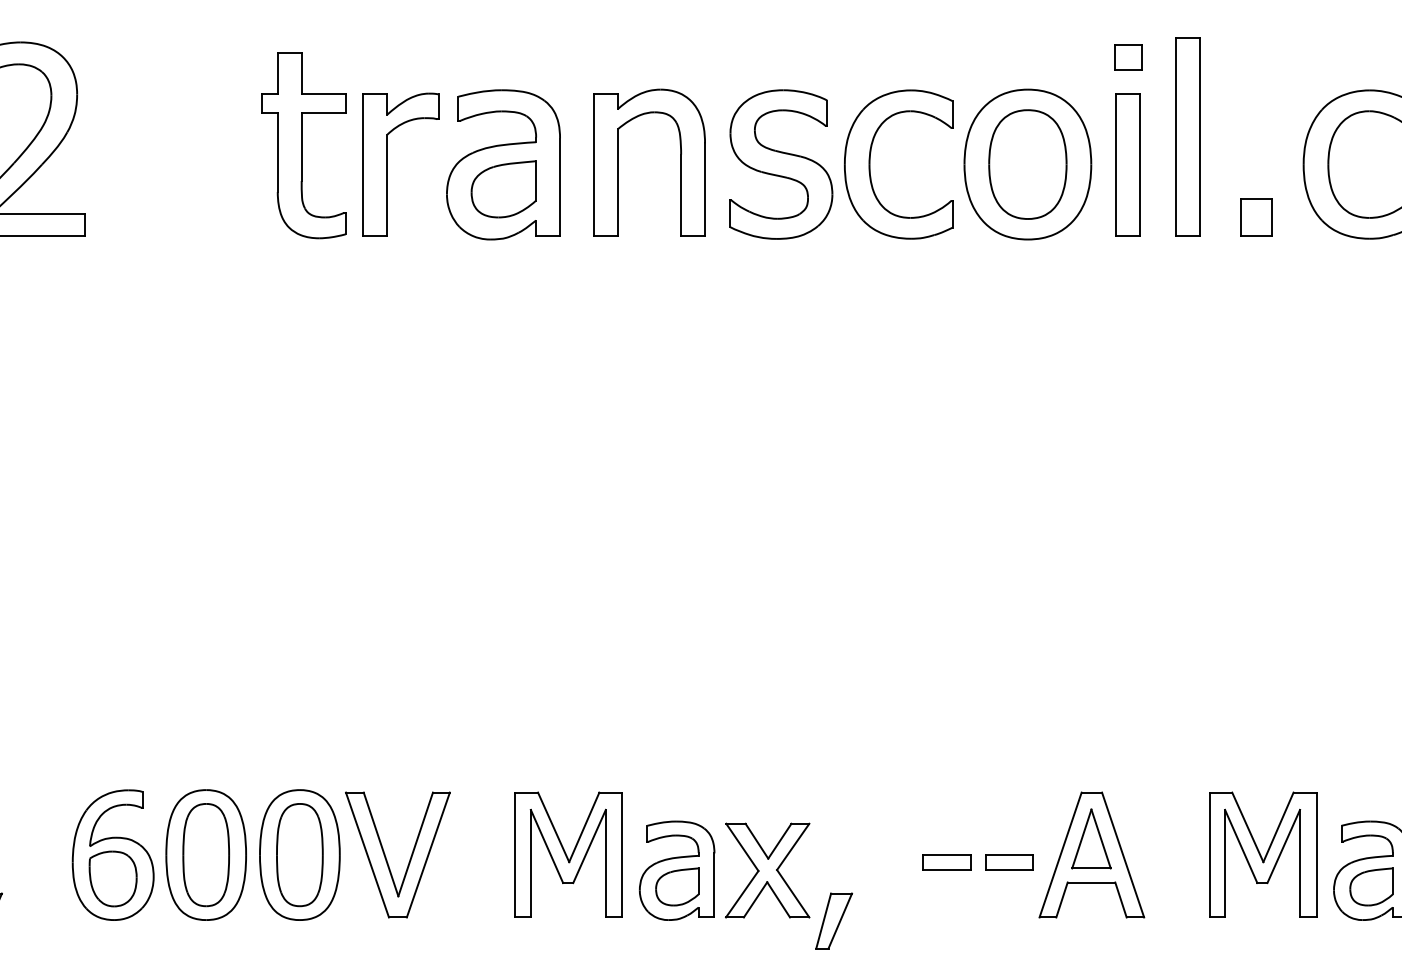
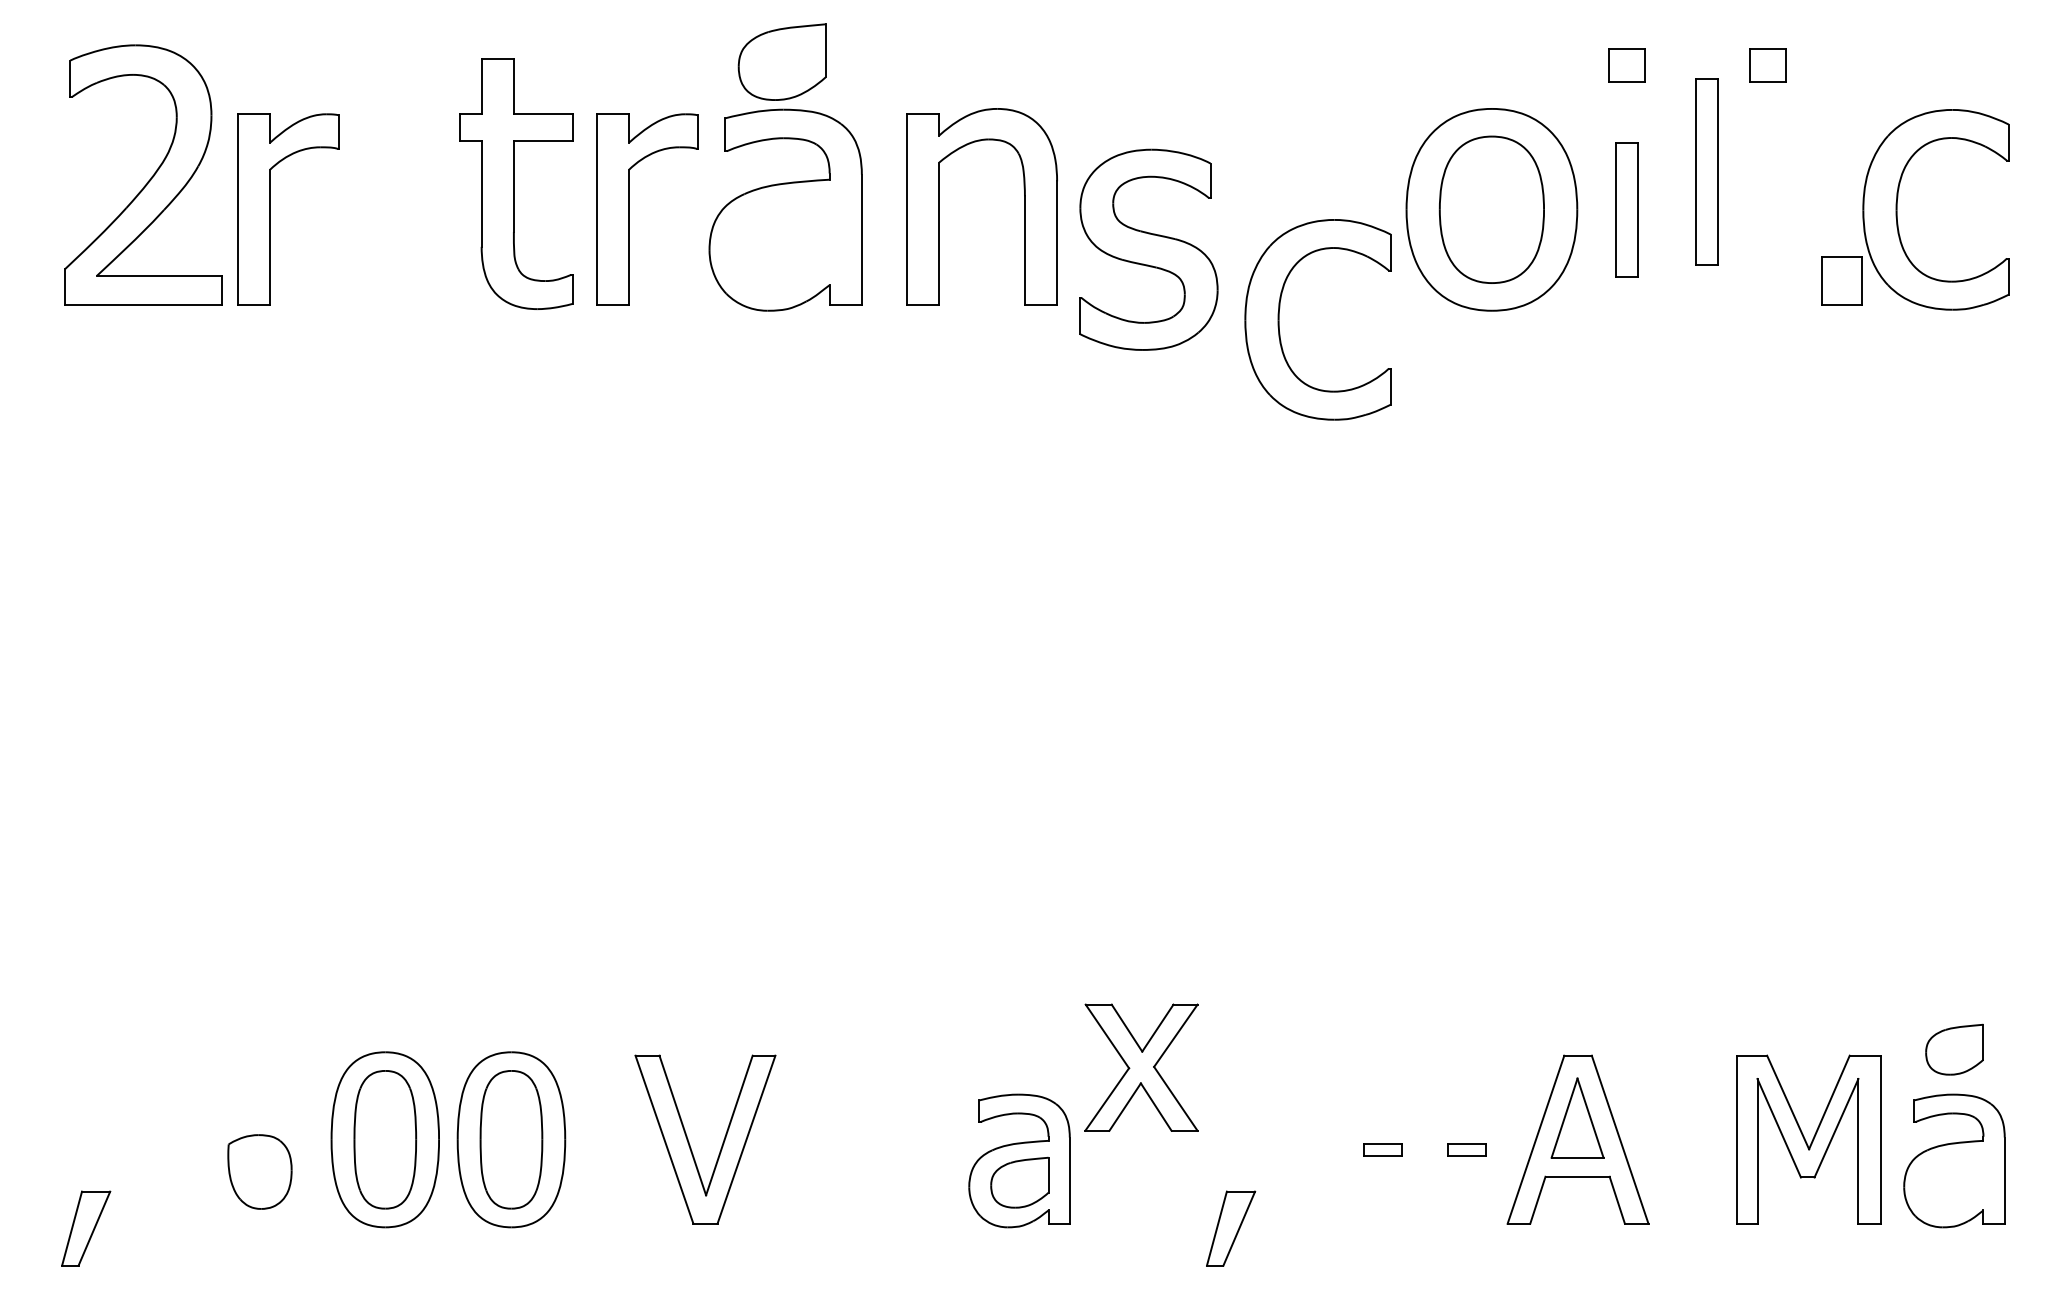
part: (1232, 57) -> (1767, 65), added
part: (1187, 136) -> (1706, 171), size x0.7
part: (120, 164) -> (270, 209), added
part: (781, 164) -> (1148, 249), moved
part: (870, 164) -> (1279, 319), moved
part: (1127, 164) -> (1626, 209), size x0.7
part: (503, 188) -> (781, 61), moved
part: (1256, 217) -> (1841, 280), moved
part: (112, 854) -> (259, 1139), removed
part: (568, 854) -> (873, 1139), removed
part: (386, 858) -> (690, 1144), moved
part: (946, 862) -> (1382, 1149), size x0.6
part: (1009, 862) -> (1466, 1149), size x0.6
part: (767, 870) -> (1141, 1067), moved
part: (1371, 886) -> (1954, 1049), moved

